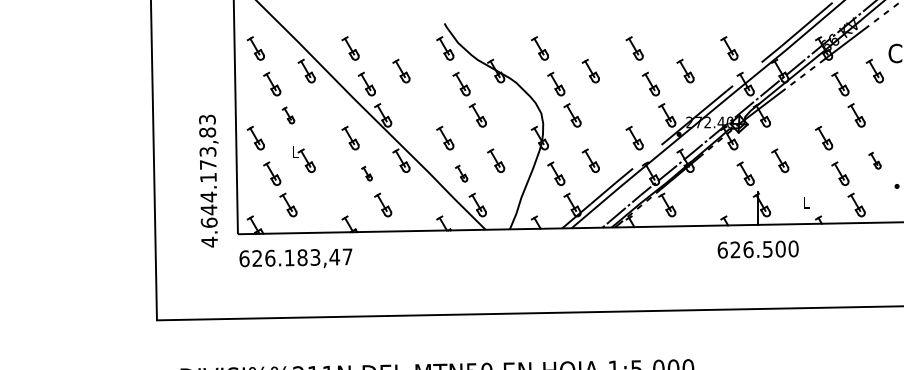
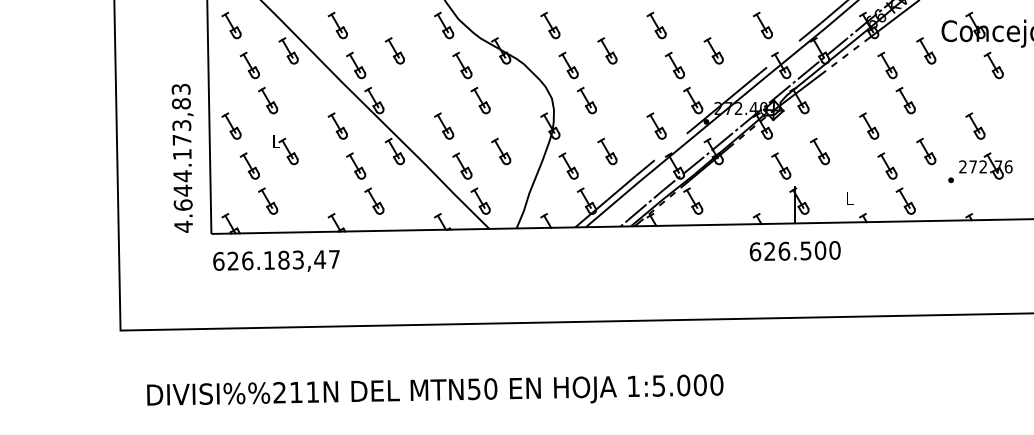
part: (288, 115) -> (268, 100), size x1.43
part: (875, 160) -> (926, 151), size x1.43
part: (367, 173) -> (356, 165), size x1.67
part: (461, 173) -> (462, 165), size x1.43
text: (208, 181) -> (182, 158), moved

